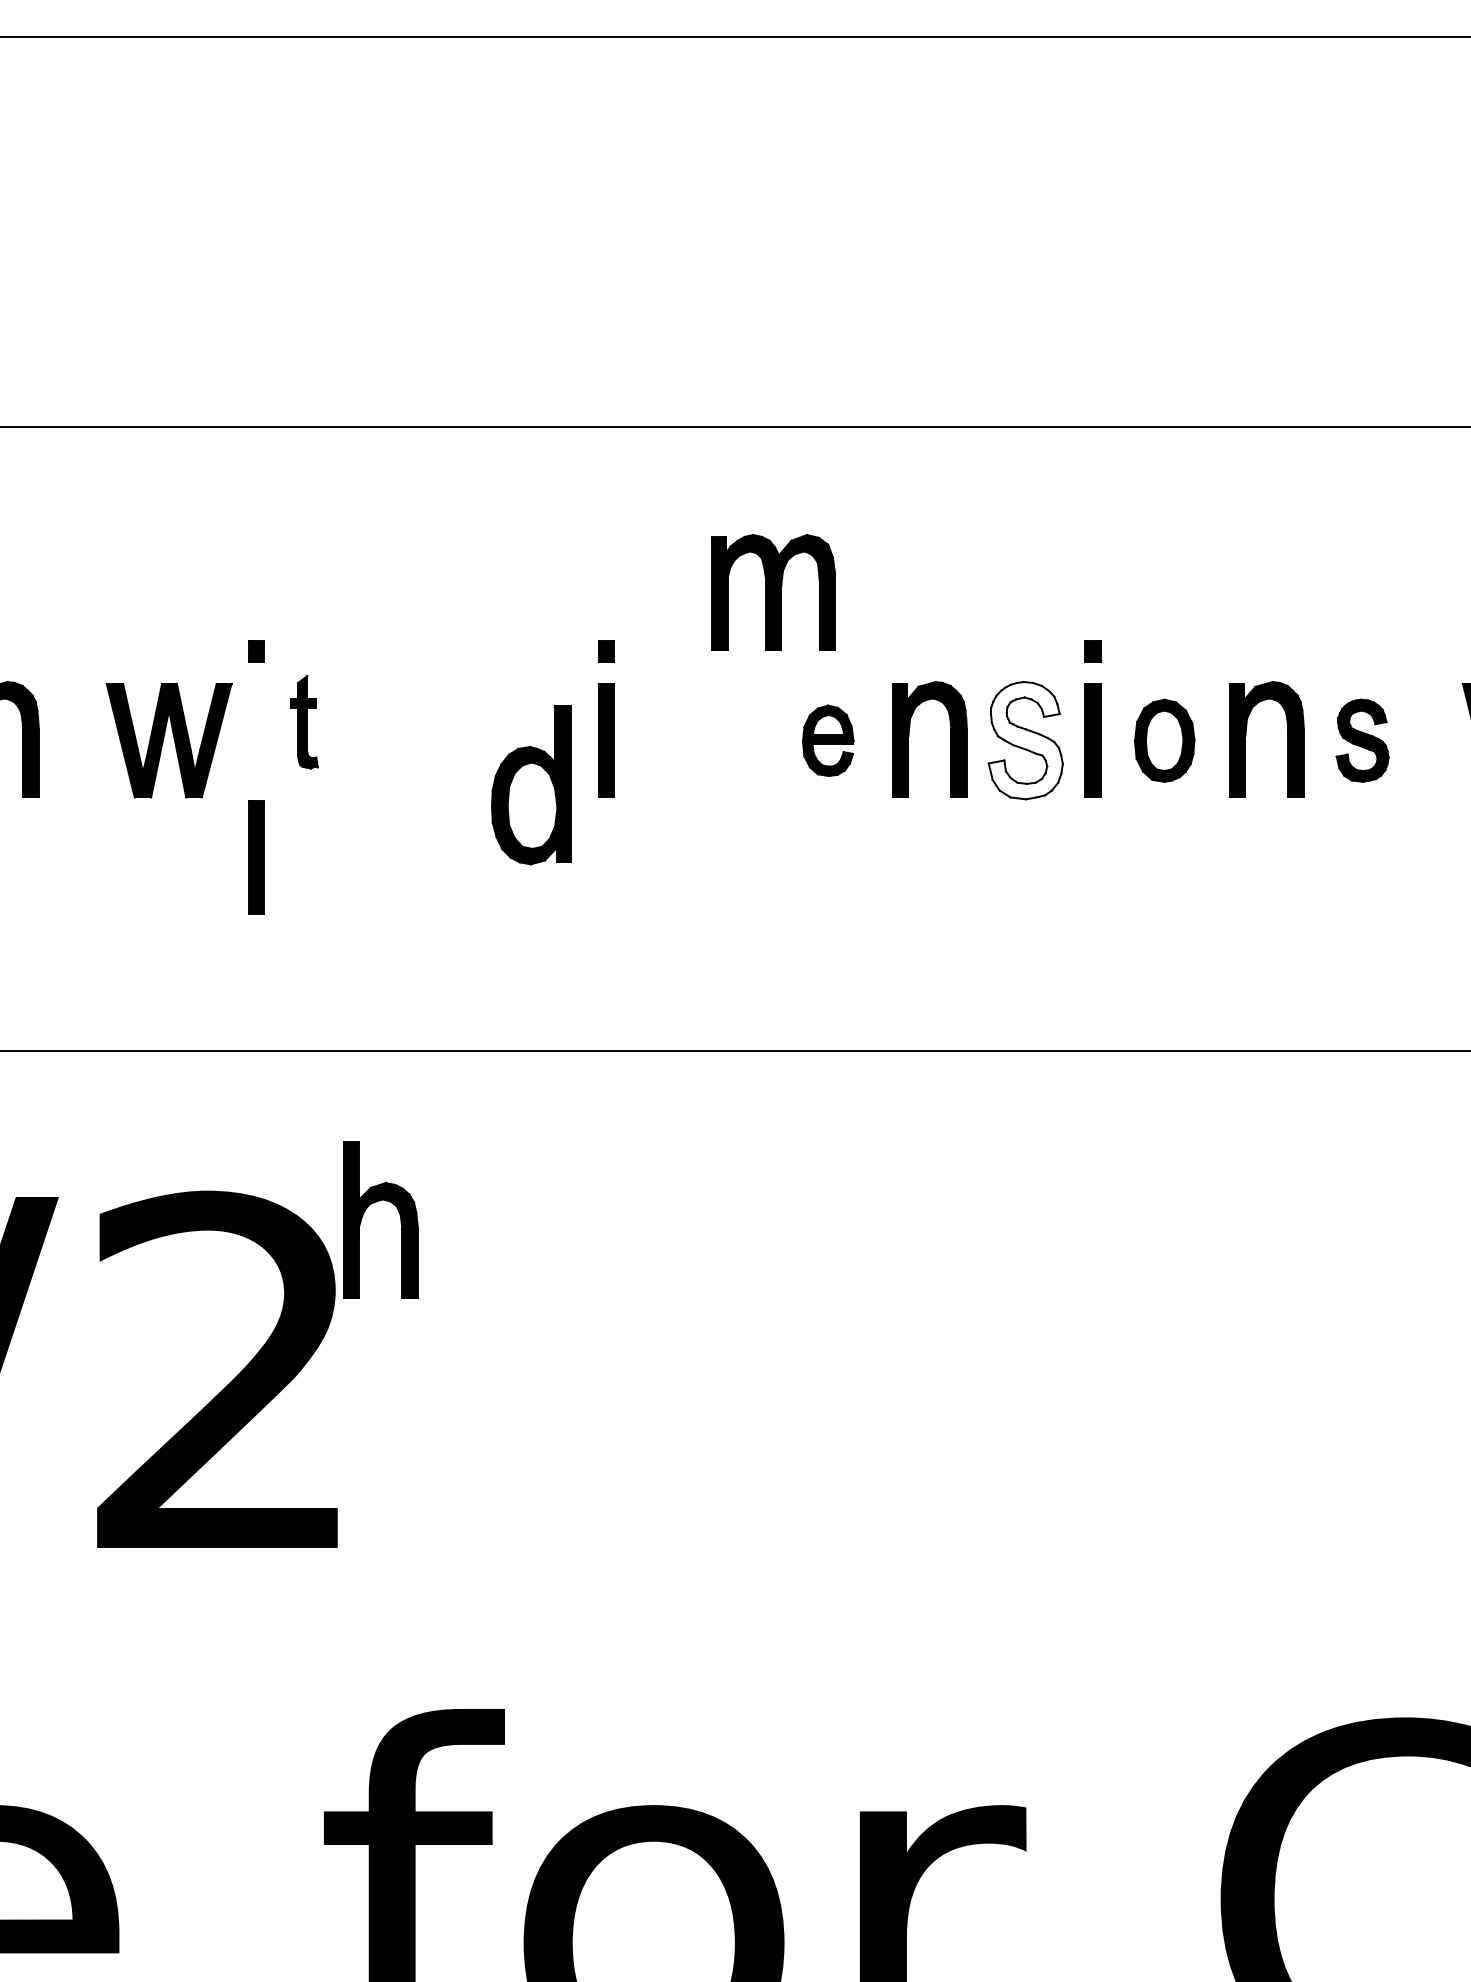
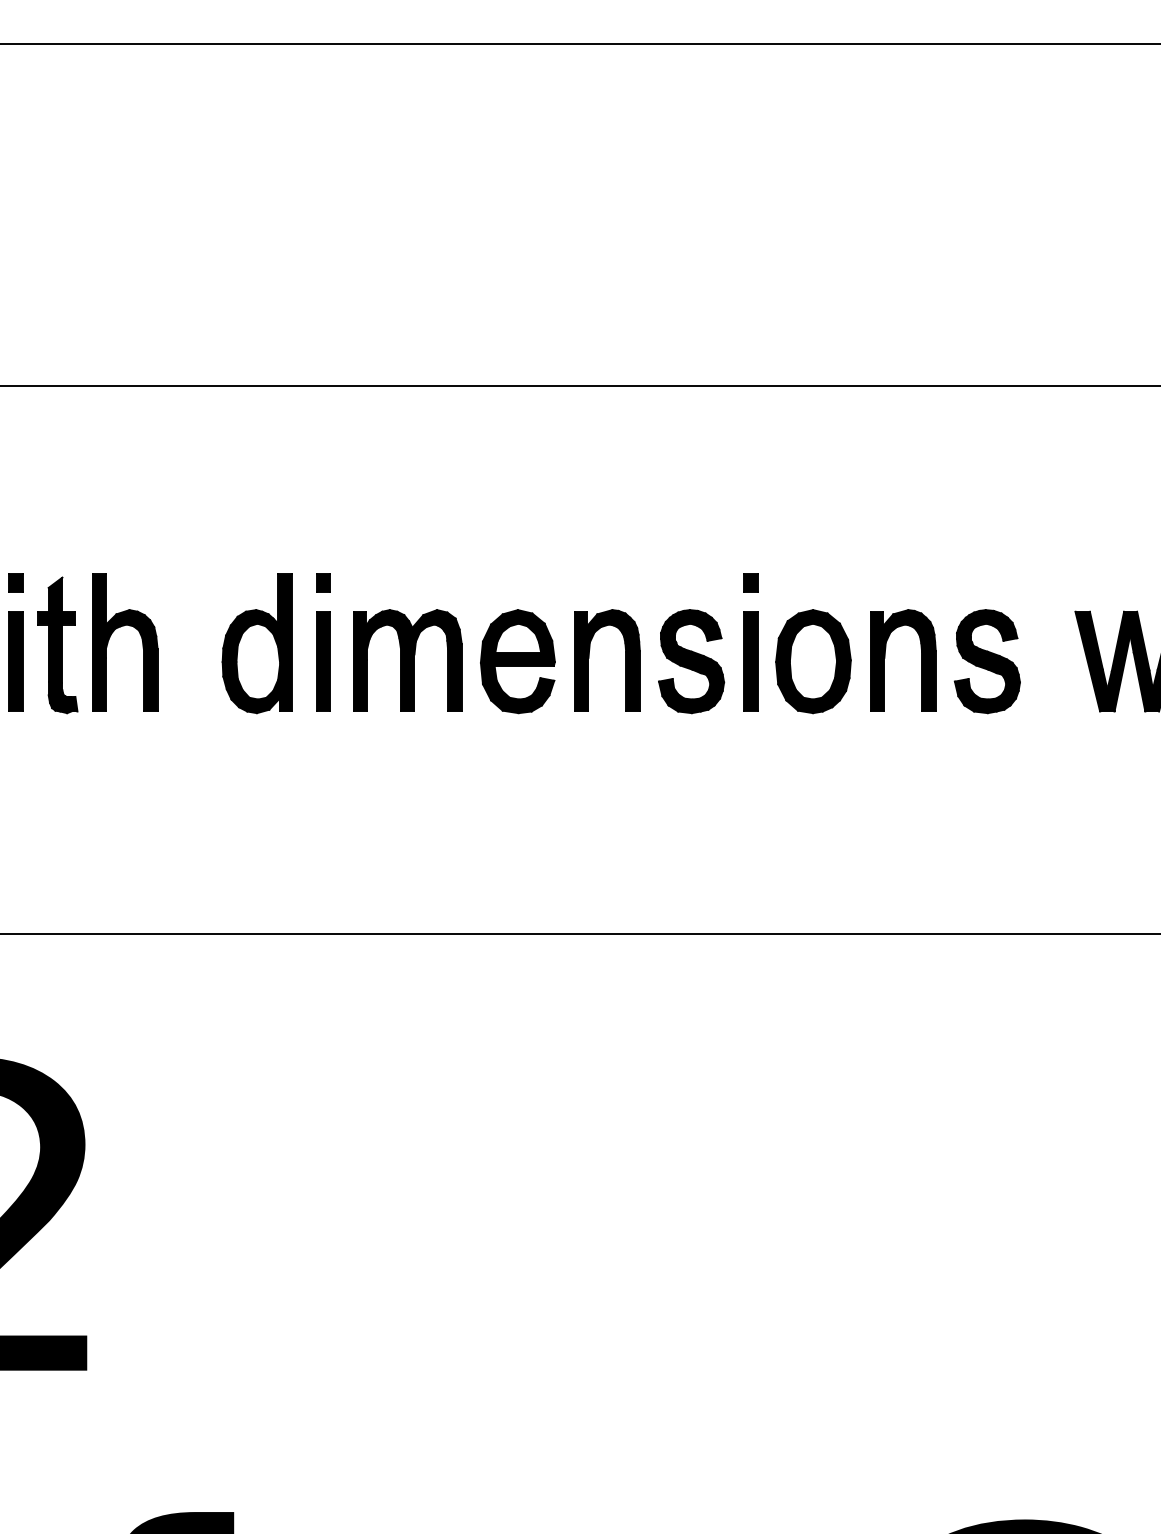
part: (773, 592) -> (407, 660), moved
part: (304, 722) -> (58, 645), size x1.67
part: (828, 740) -> (518, 661), size x1.67
fill: (1025, 740) -> (691, 661), added
part: (1164, 740) -> (813, 661), size x1.43
part: (1362, 740) -> (987, 661), size x1.43
part: (531, 785) -> (257, 643), moved
part: (256, 857) -> (15, 661), moved
part: (368, 1207) -> (114, 631), moved

